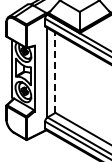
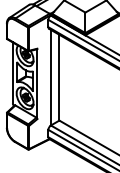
line: (54, 72) -> (58, 77), dashed -> solid

